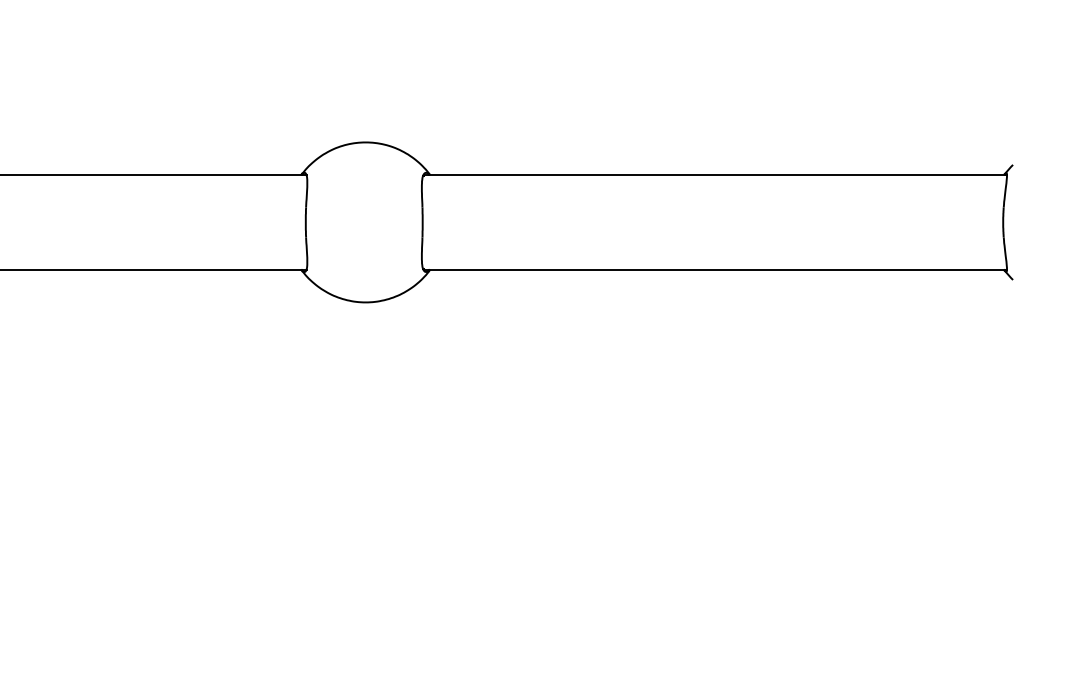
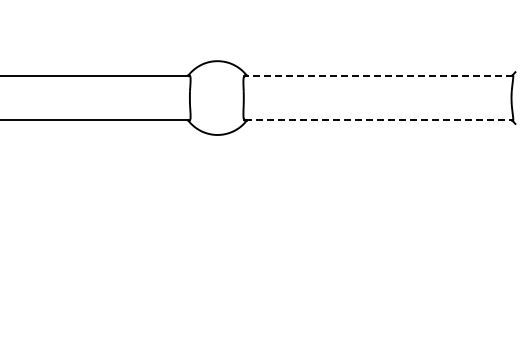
line: (714, 175) -> (378, 76), solid -> dashed
line: (716, 268) -> (379, 119), solid -> dashed

